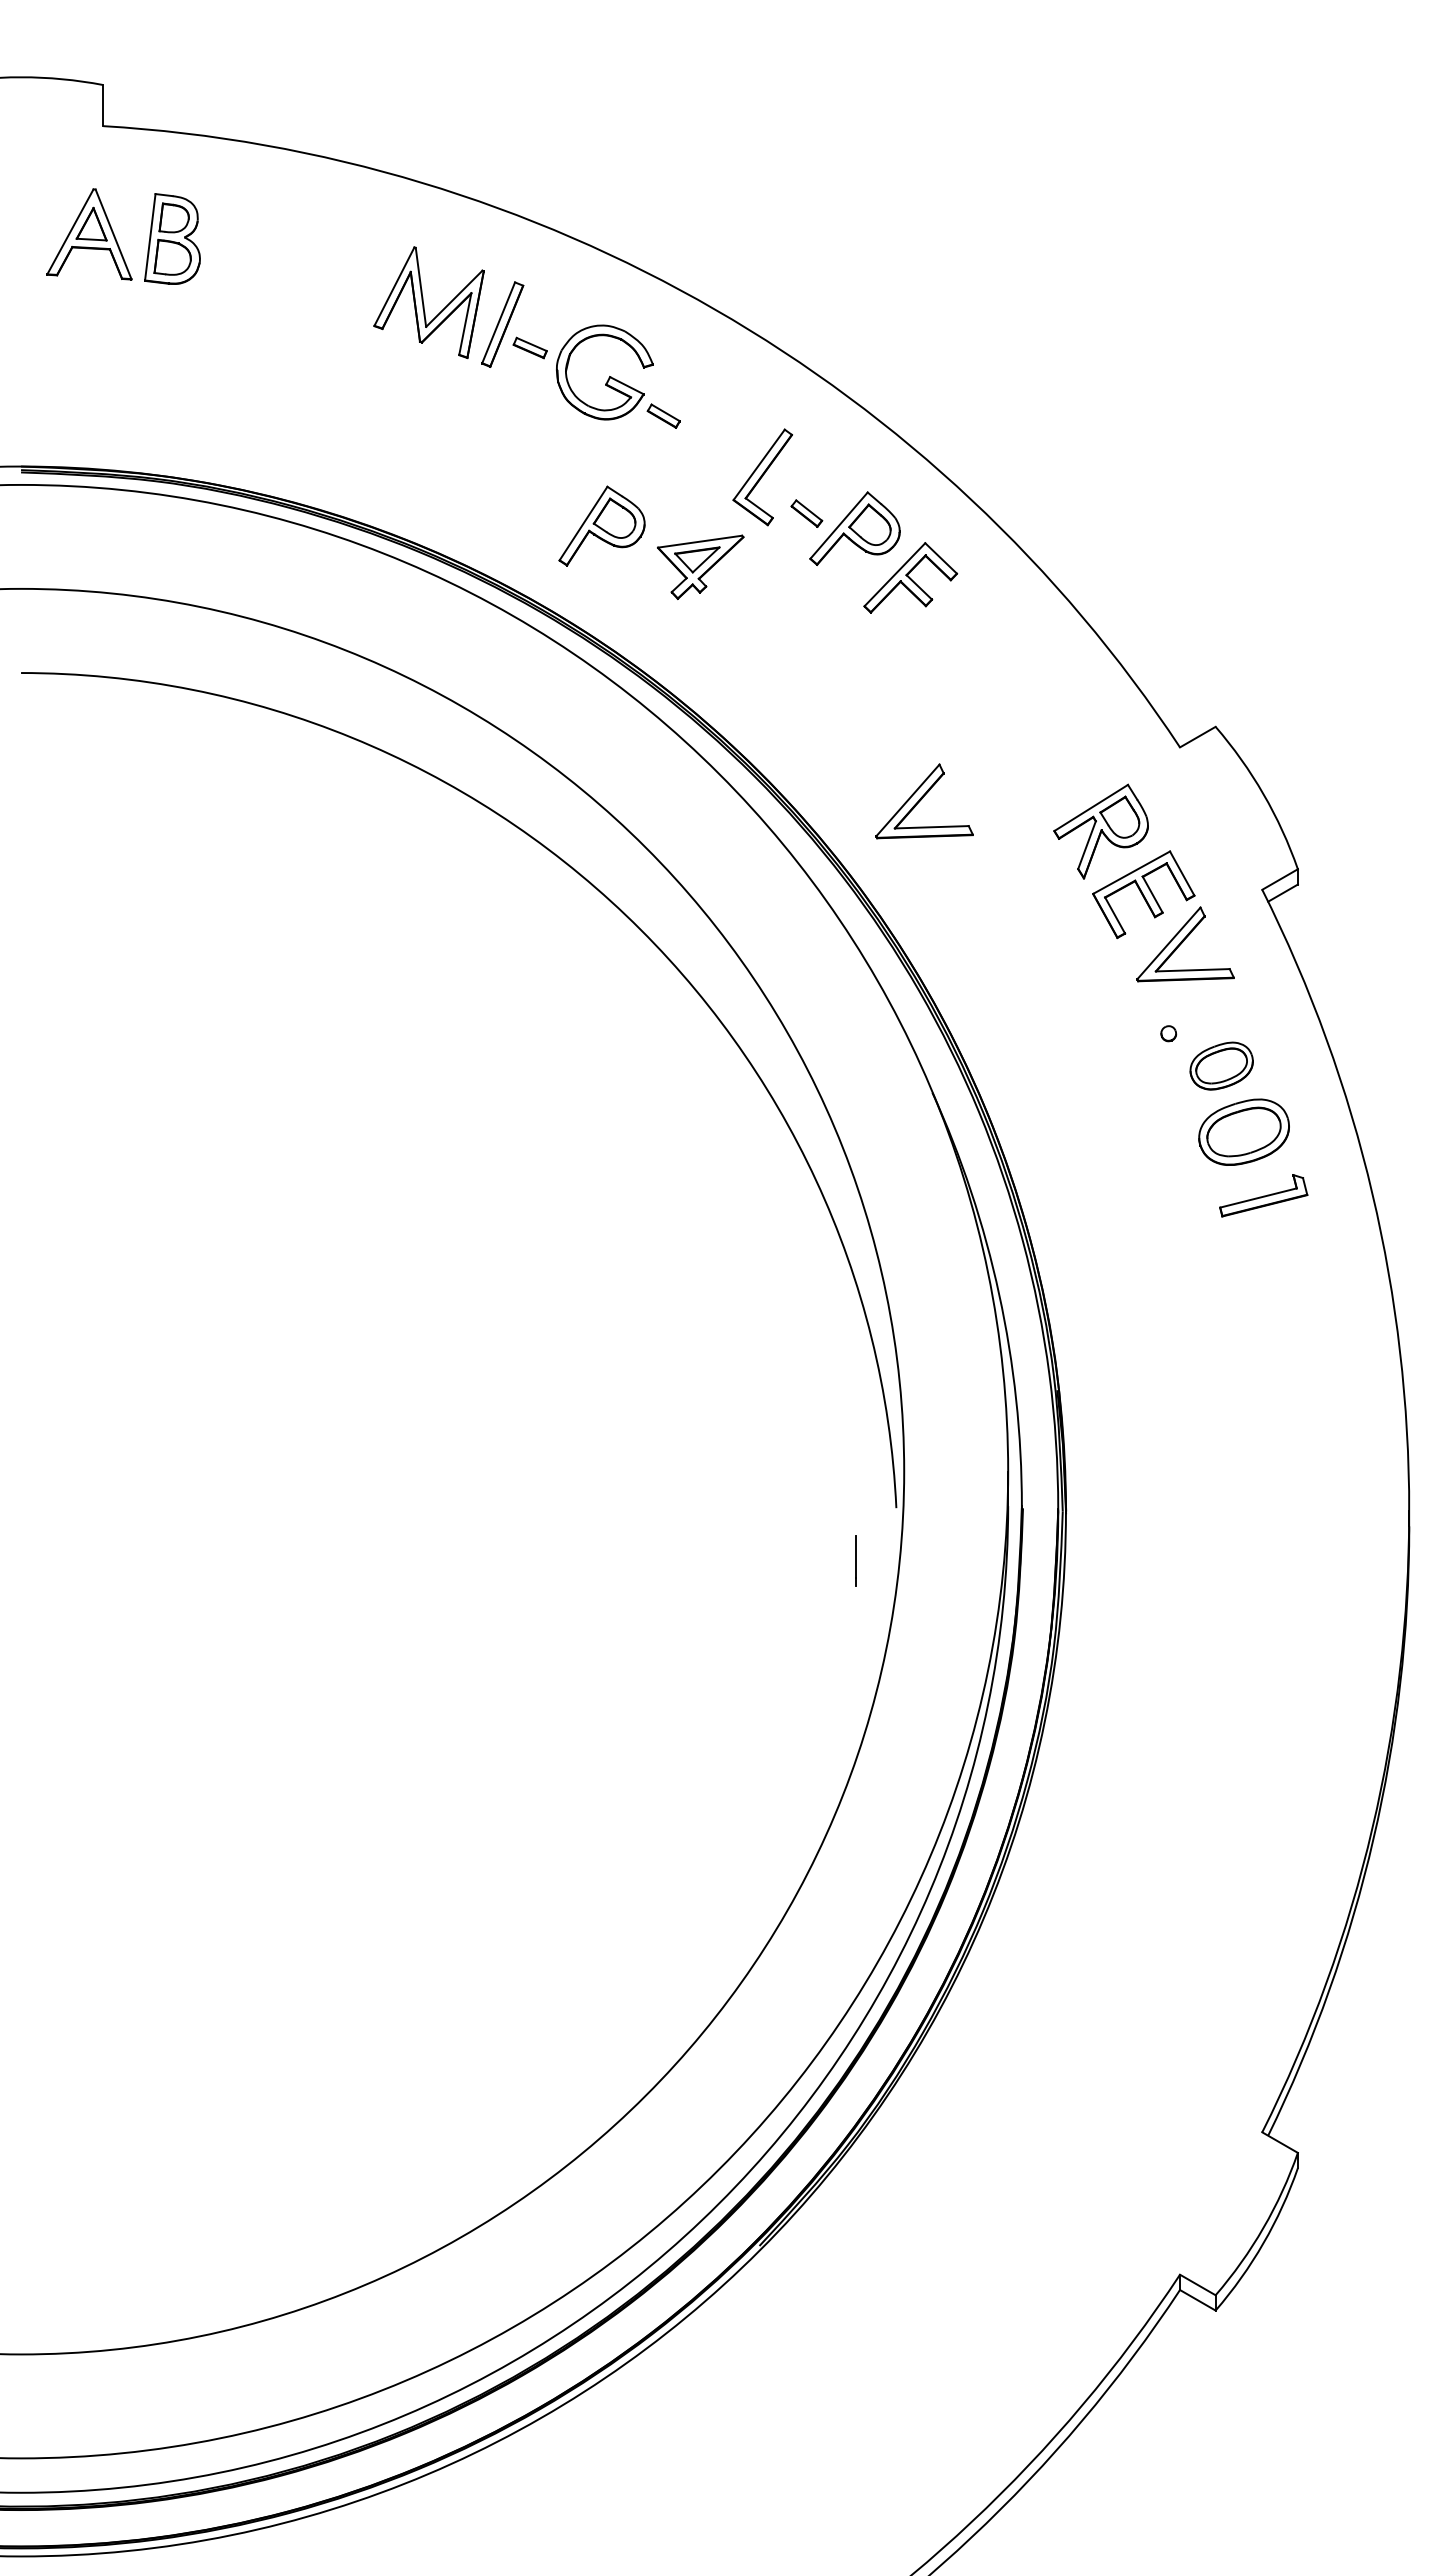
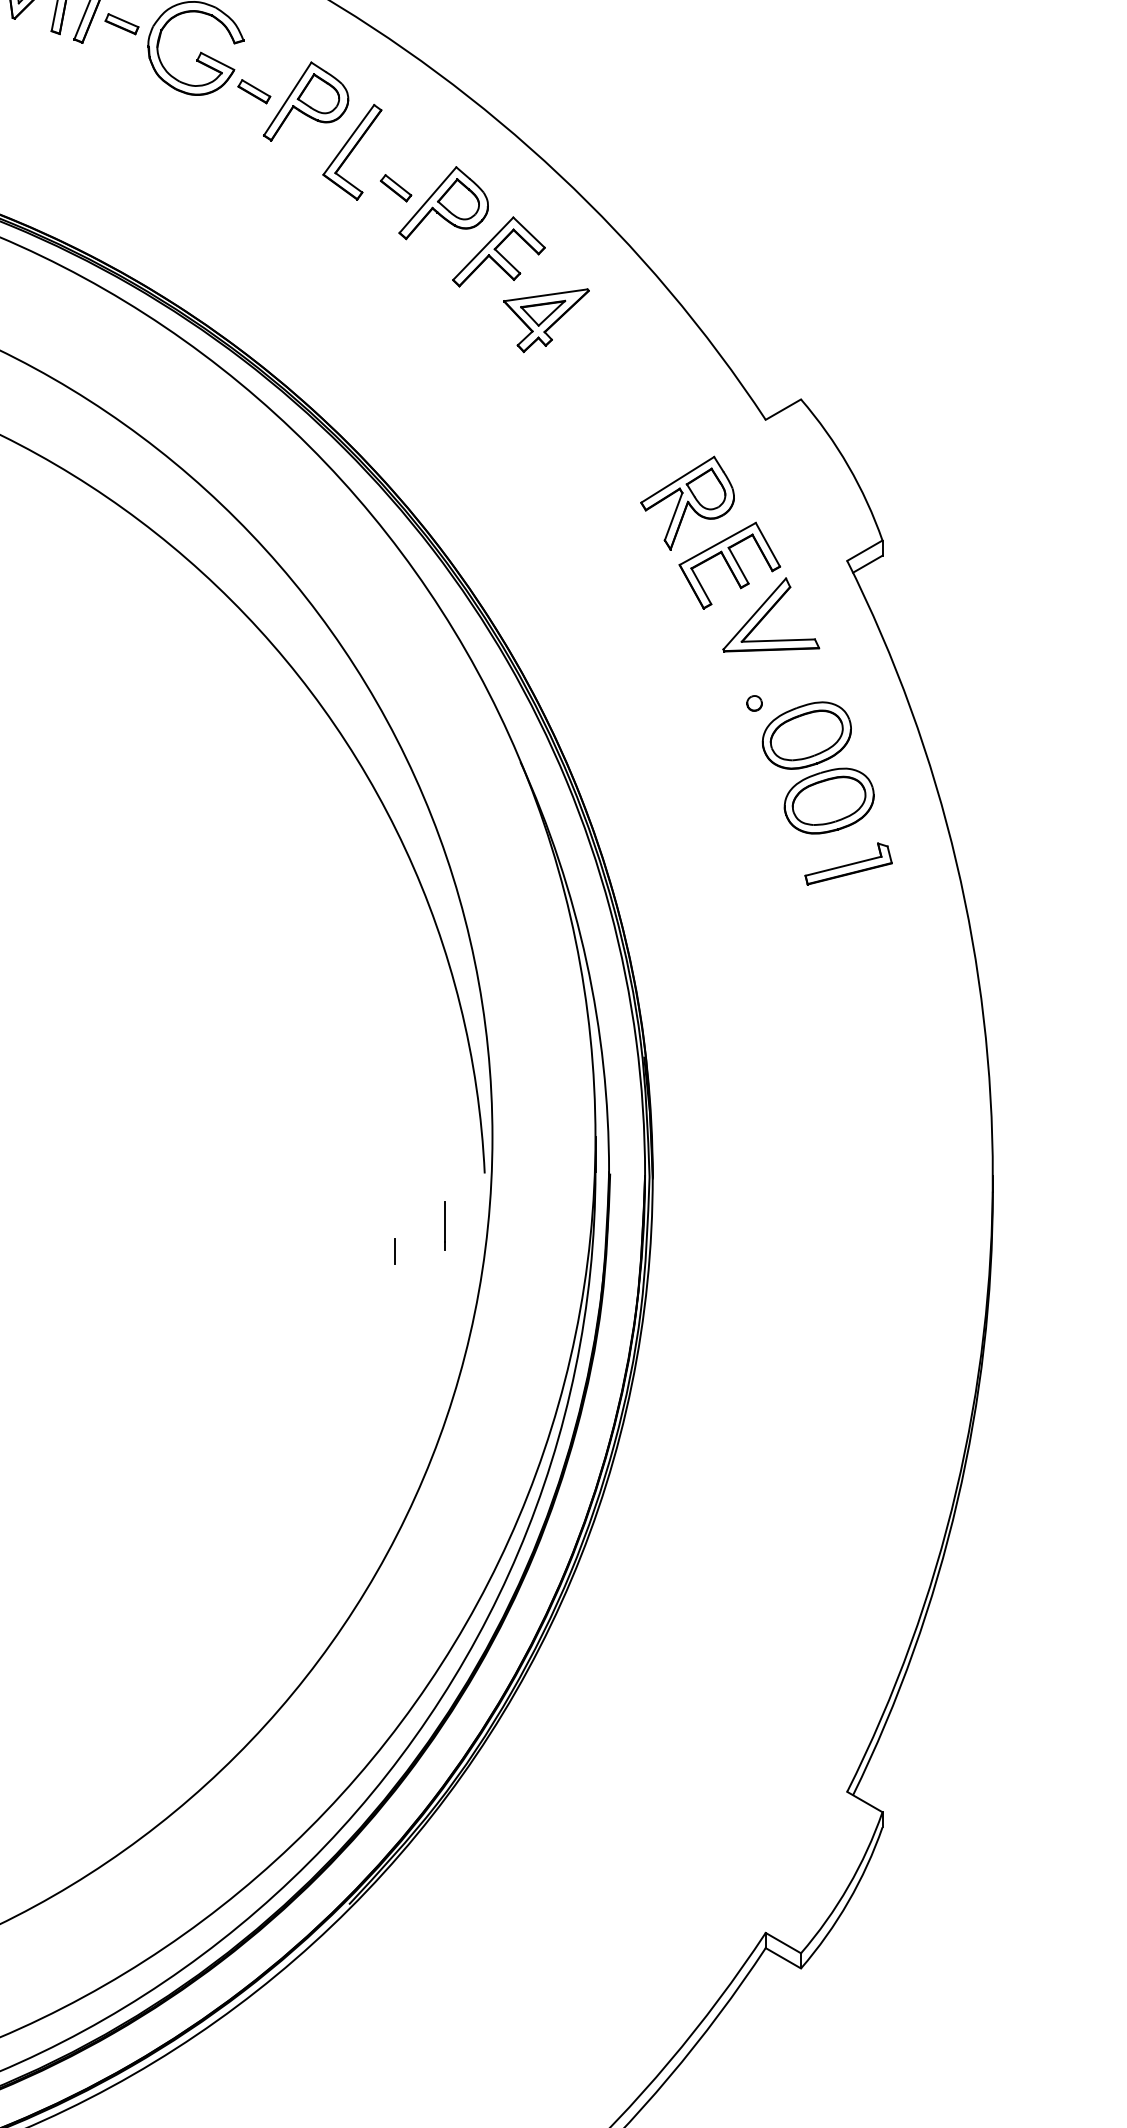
part: (601, 525) -> (305, 100), moved
part: (700, 566) -> (546, 319), moved
part: (924, 801) -> (512, 473), removed
part: (1221, 1065) -> (806, 734), size x1.43
line: (806, 1586) -> (395, 1251), added

